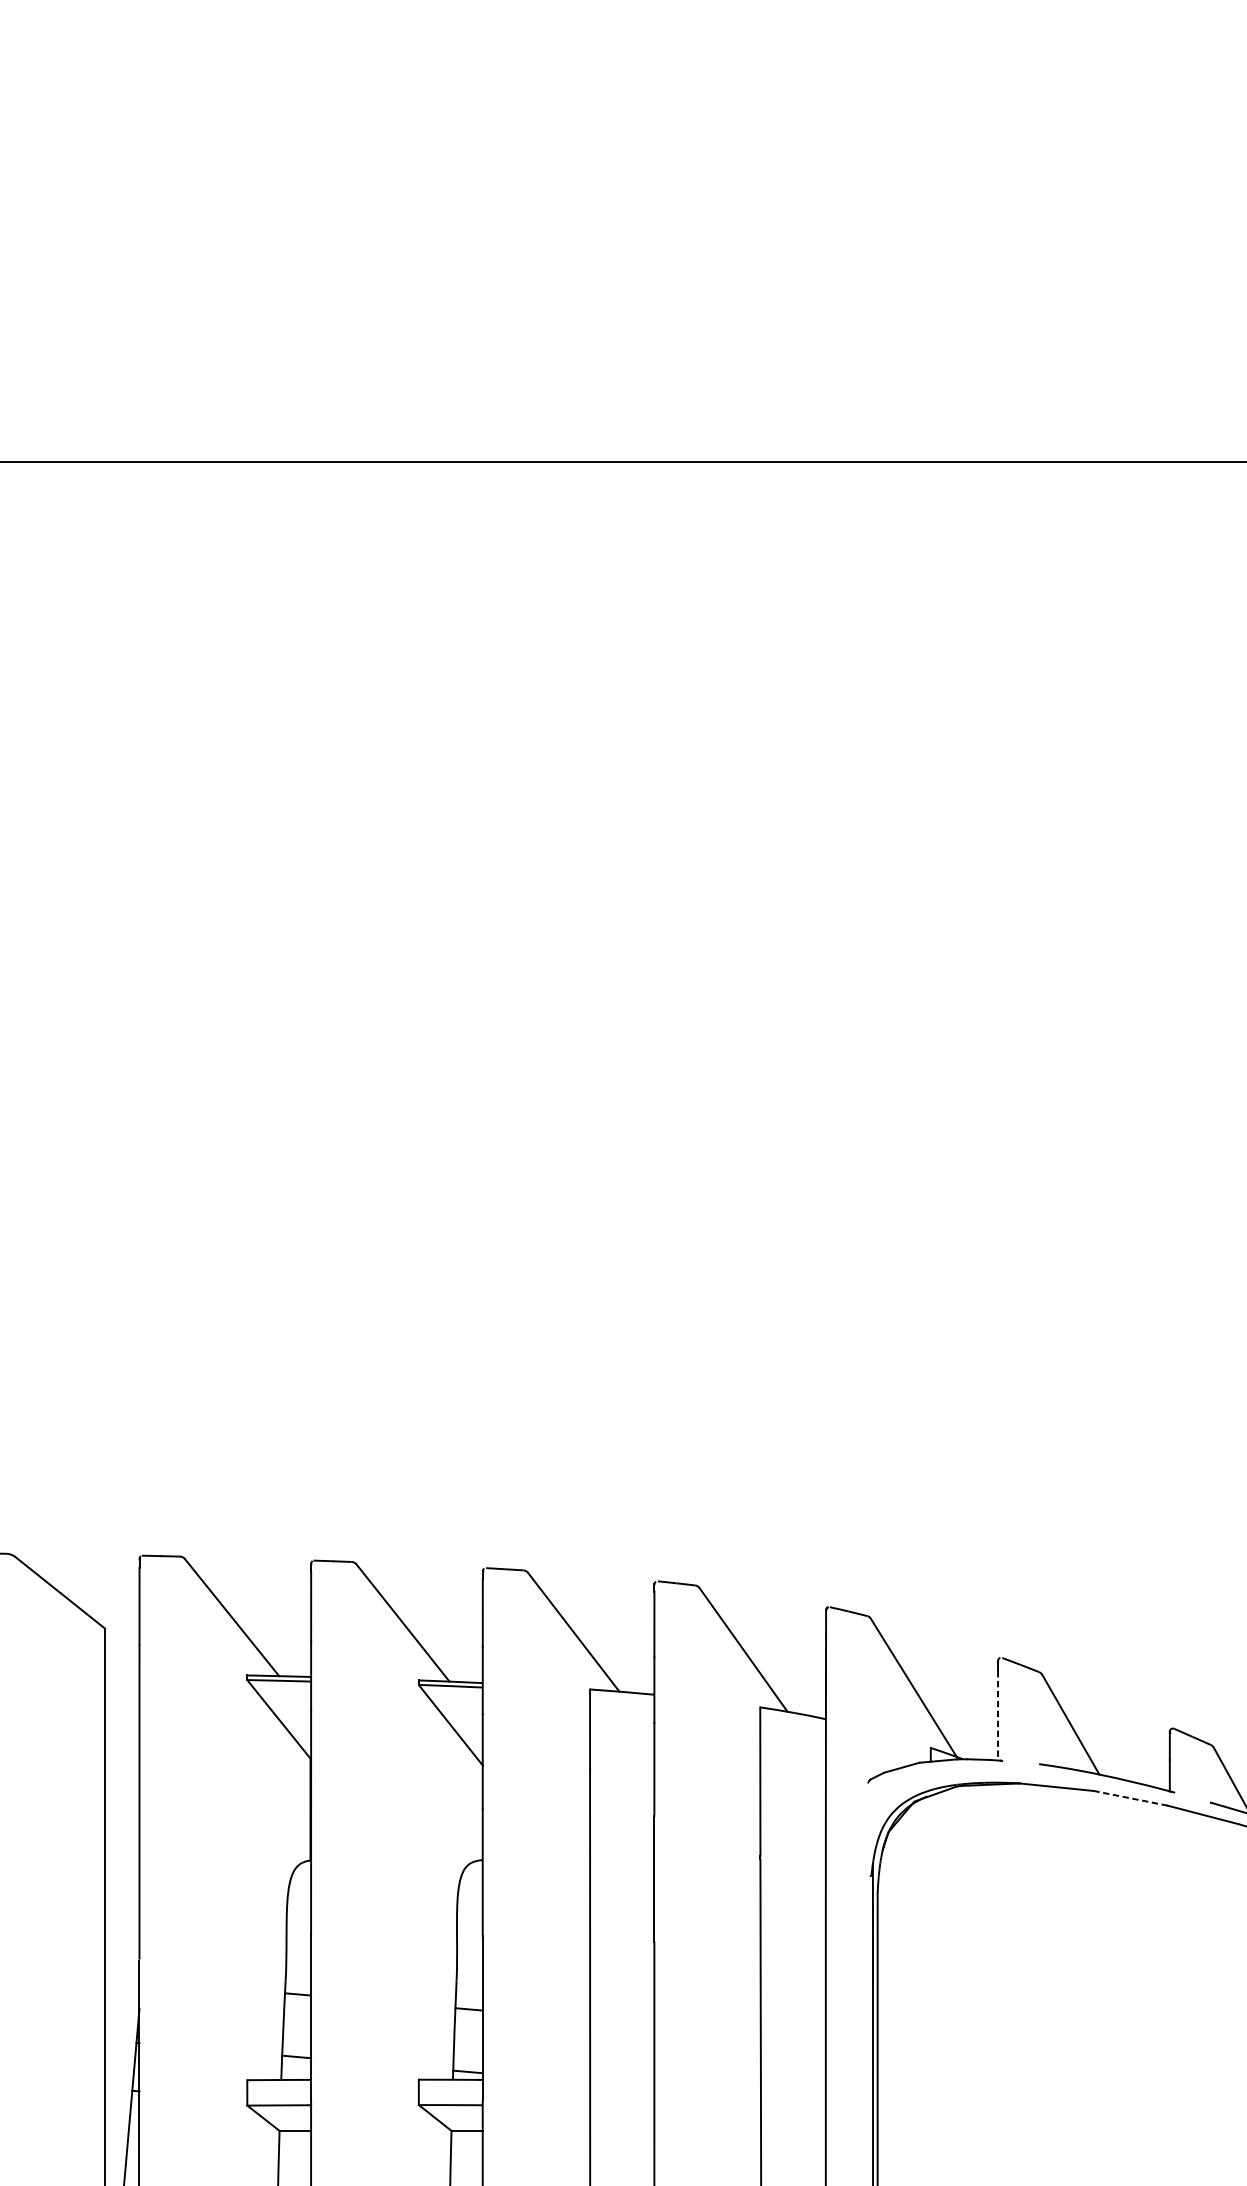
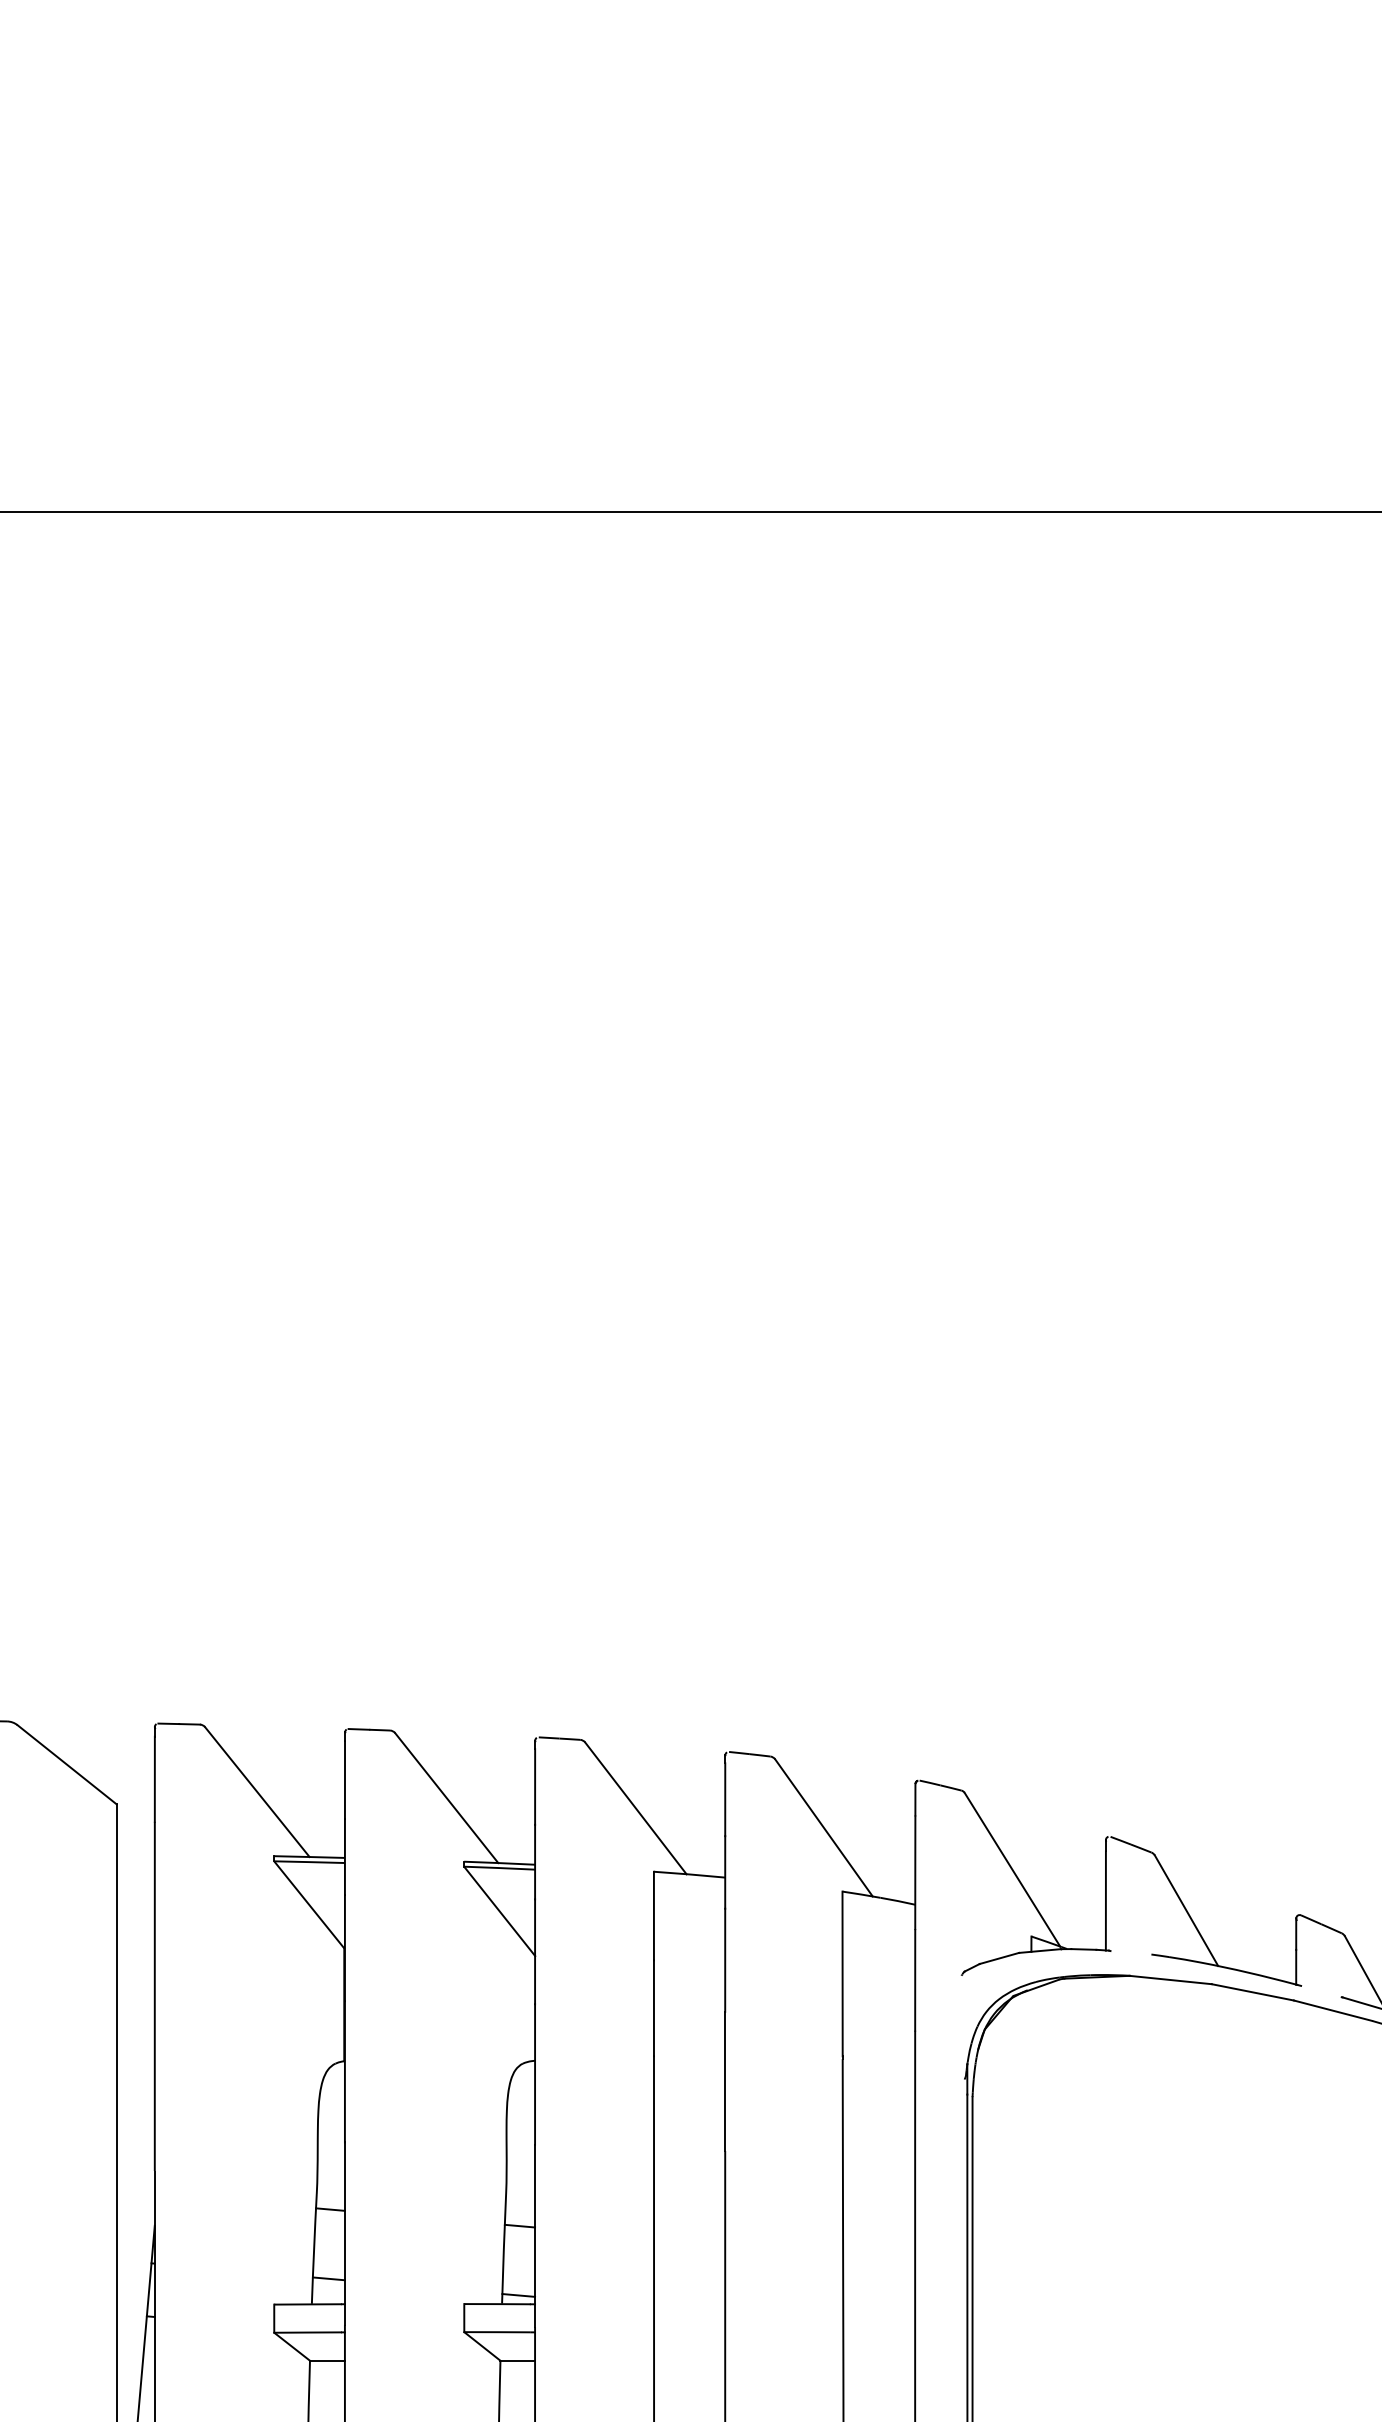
line: (997, 1716) -> (1105, 1901), dashed -> solid
line: (1130, 1798) -> (1252, 1992), dashed -> solid

